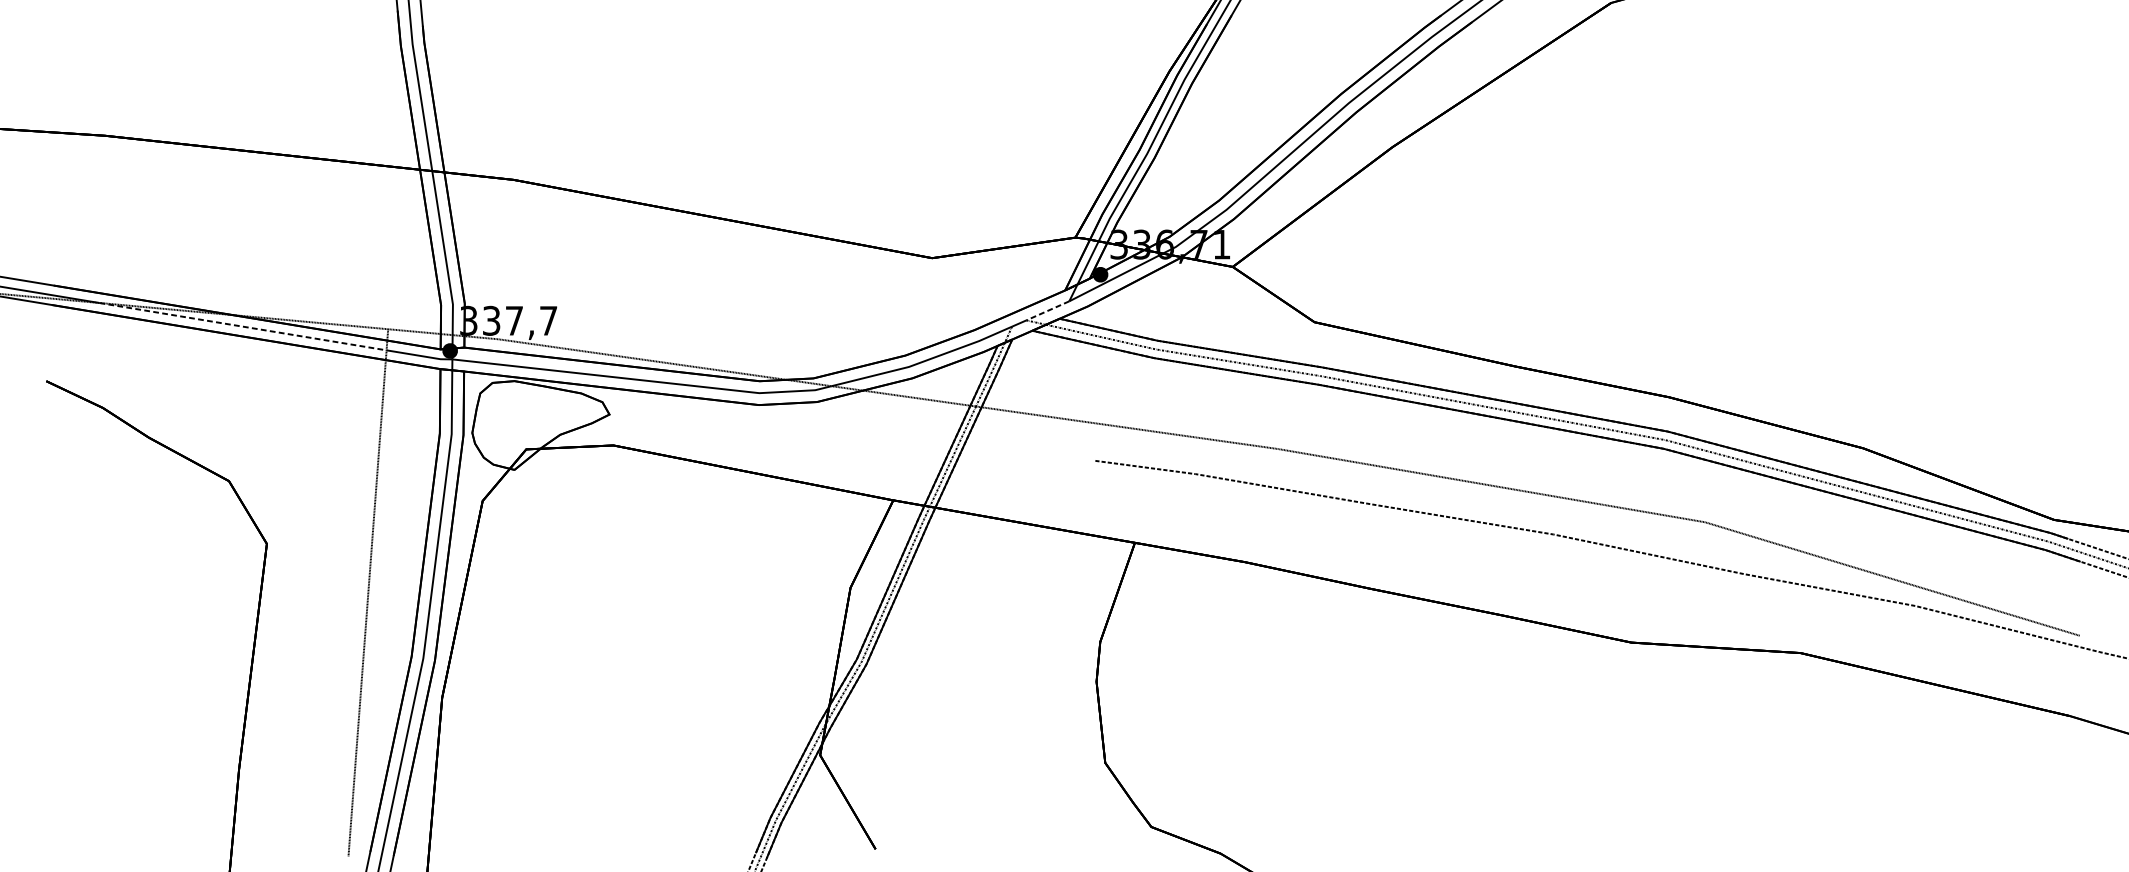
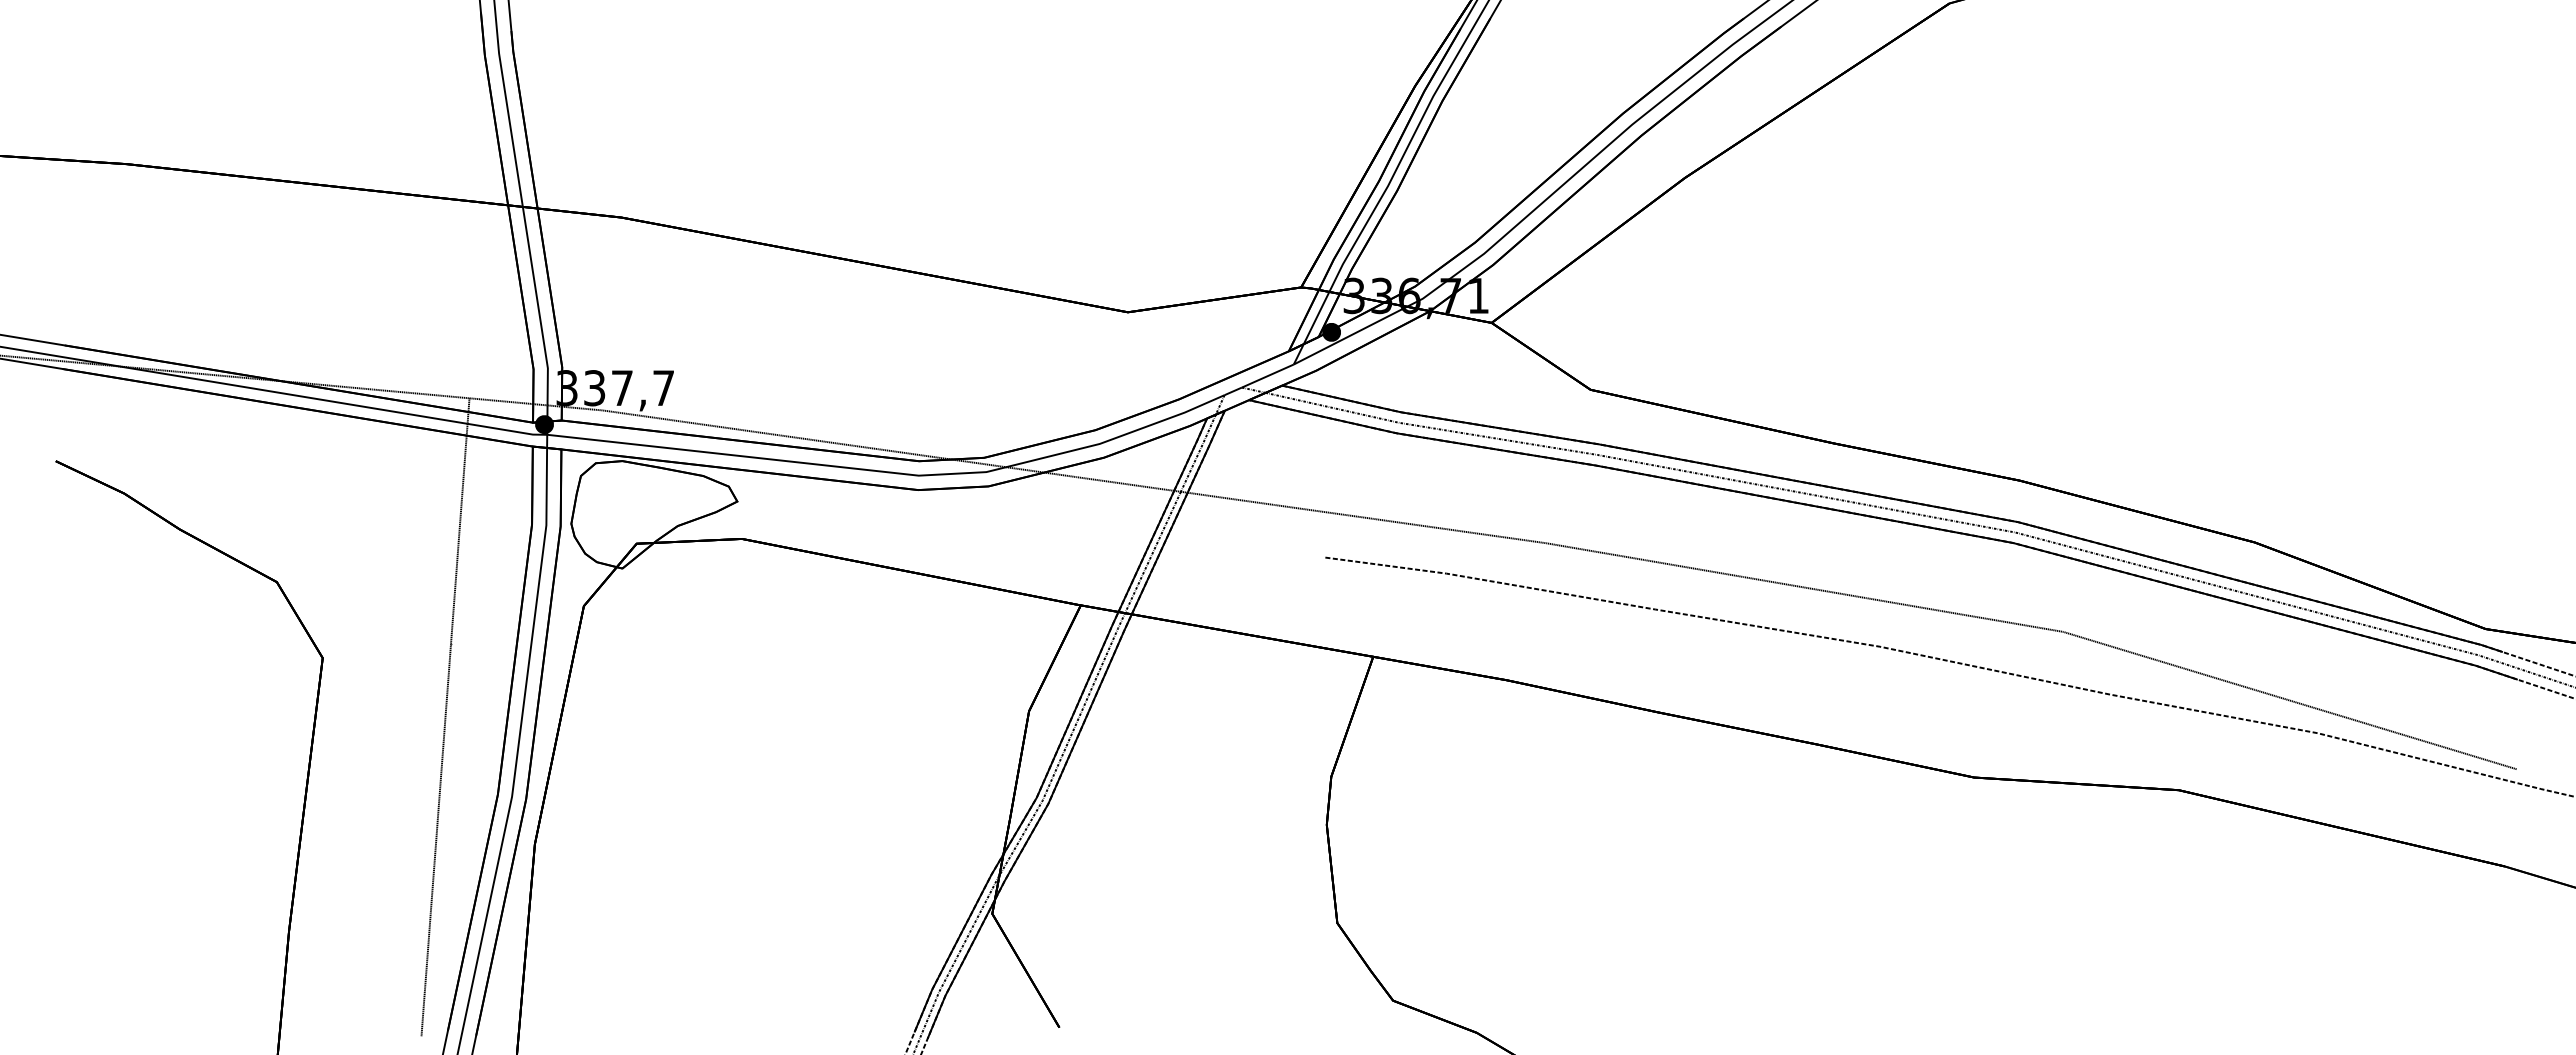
line: (1047, 311) -> (1267, 376), dashed -> solid
line: (243, 326) -> (294, 395), dashed -> solid

